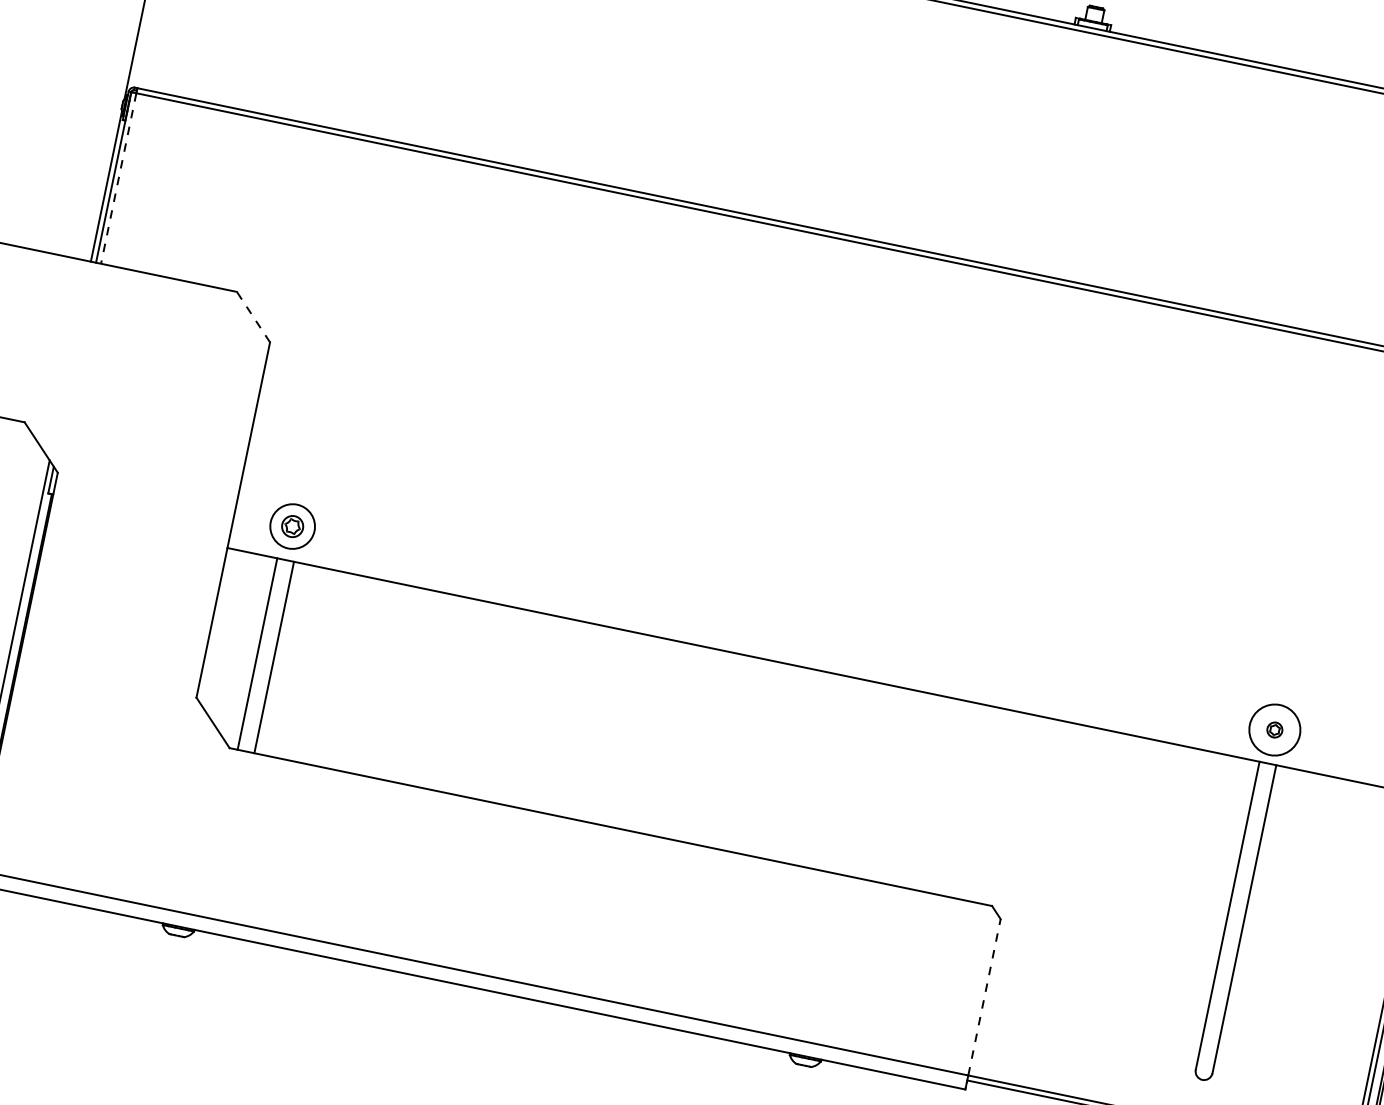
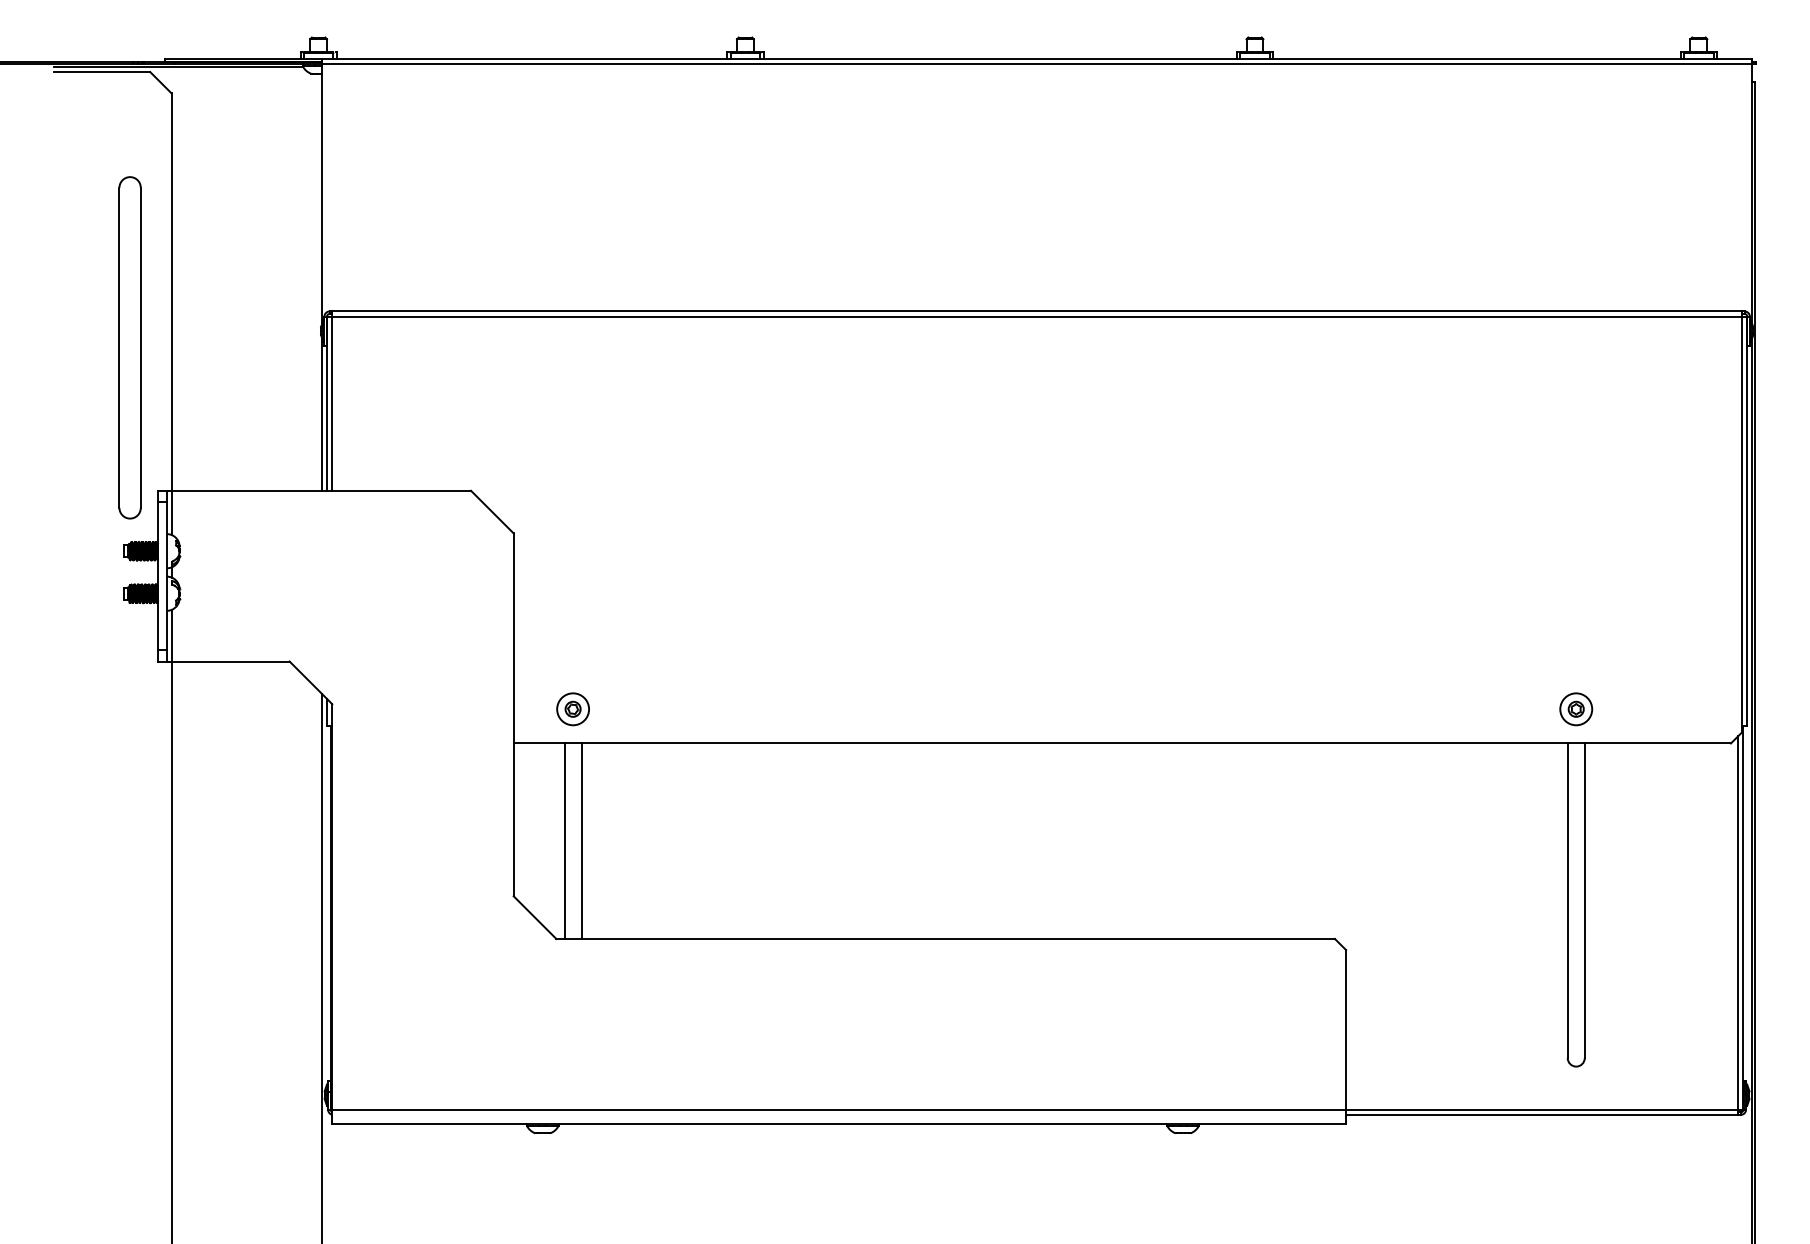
line: (118, 179) -> (332, 404), dashed -> solid
line: (253, 316) -> (492, 511), dashed -> solid
part: (291, 526) -> (572, 709), size x0.71
circle: (1275, 730) -> (1576, 709), size x0.62
line: (984, 996) -> (1346, 1029), dashed -> solid

